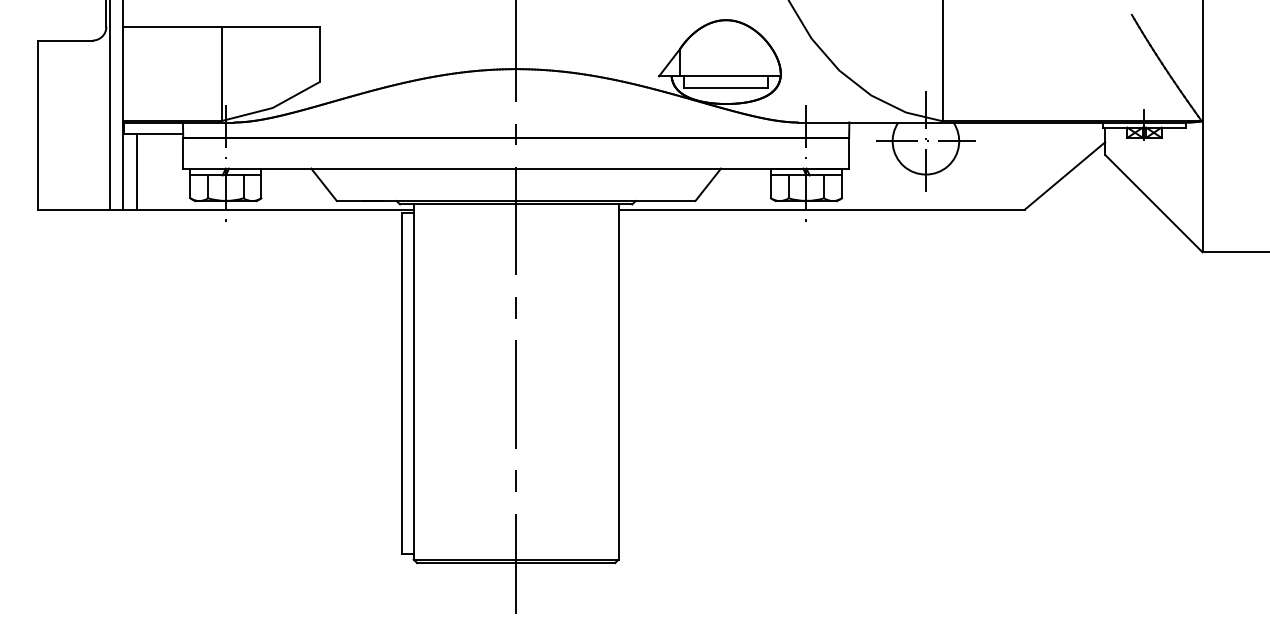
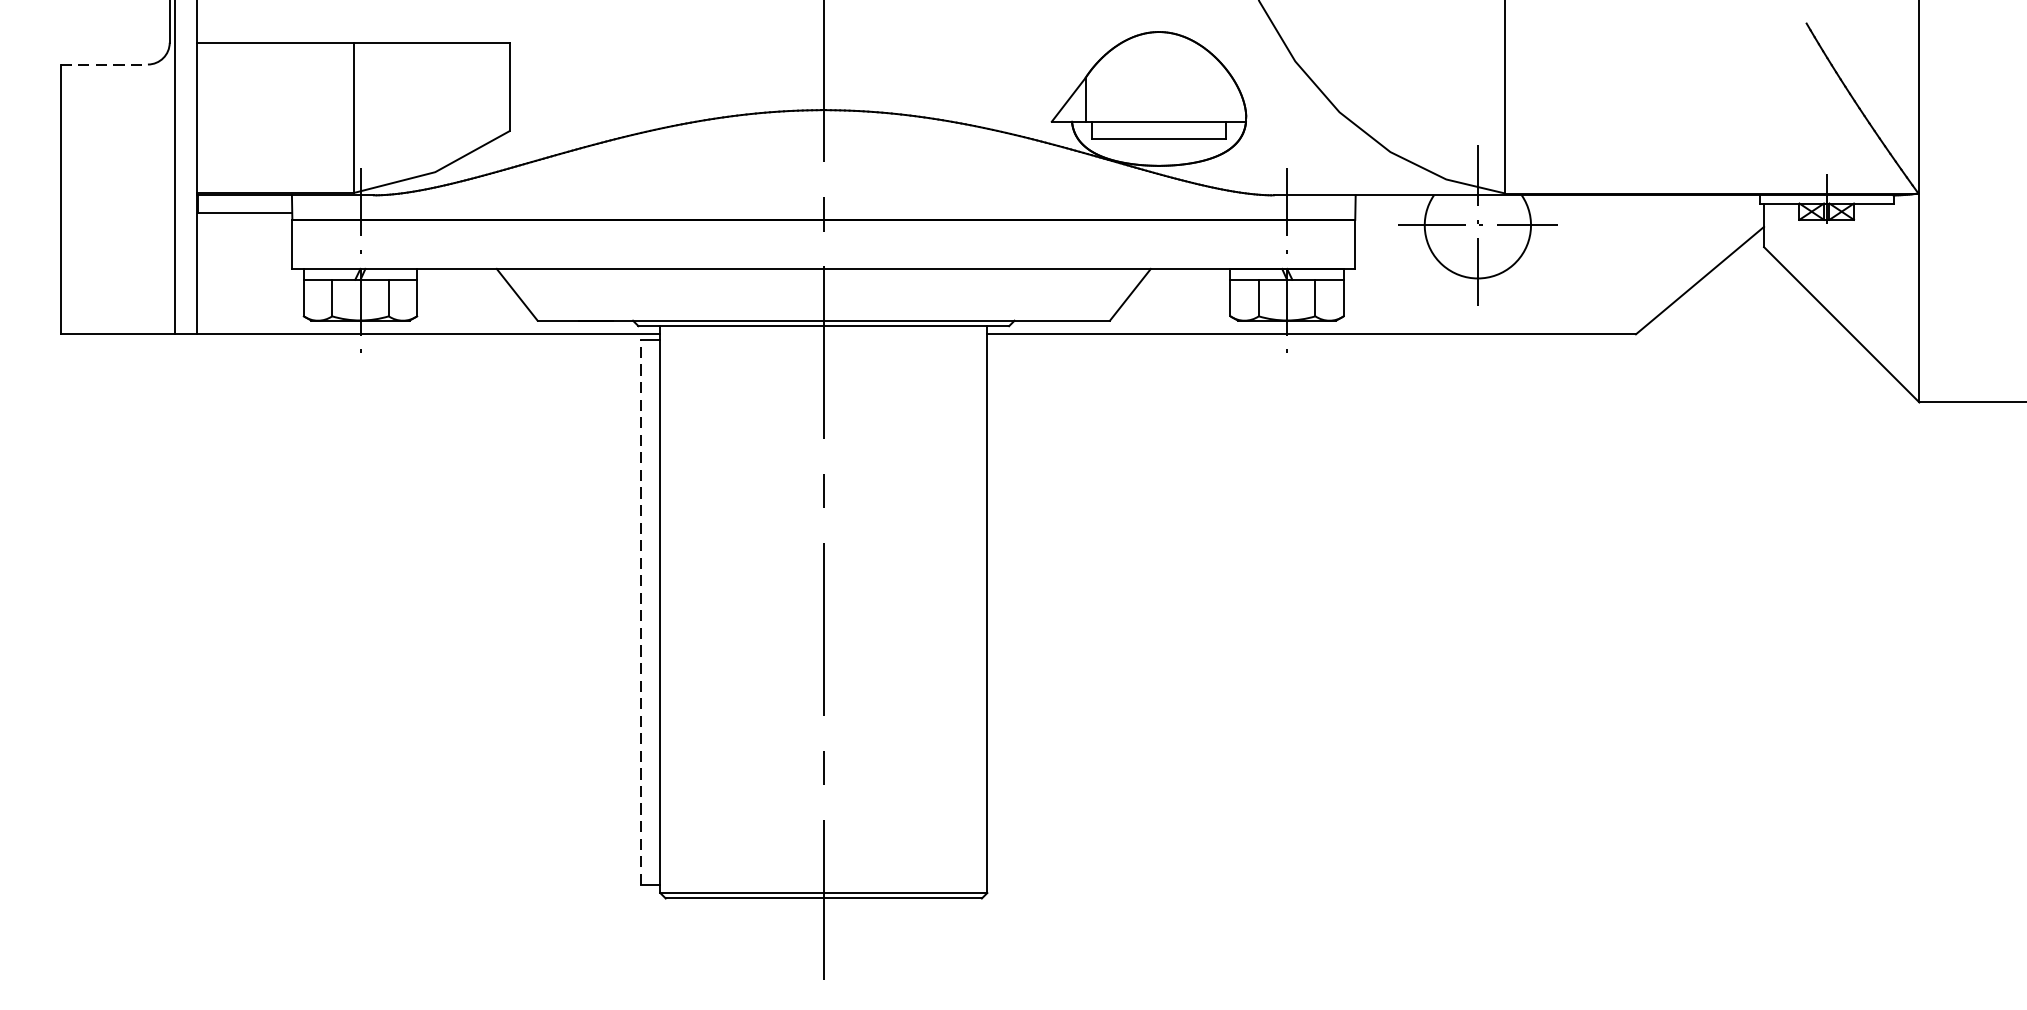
line: (65, 40) -> (104, 64), solid -> dashed
line: (137, 171) -> (219, 273), removed
line: (401, 383) -> (640, 611), solid -> dashed

